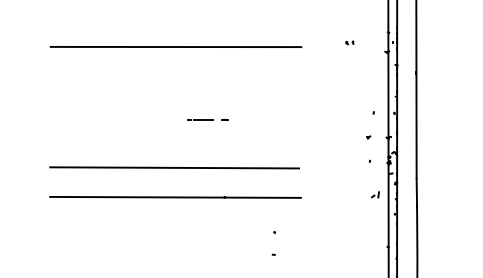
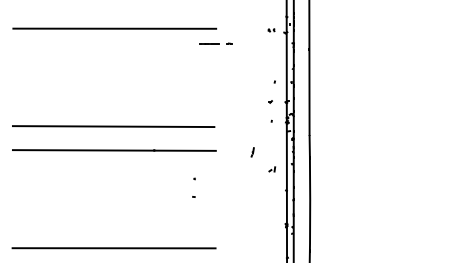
part: (349, 43) -> (271, 30), moved
part: (207, 119) -> (215, 43), moved
part: (374, 194) -> (271, 169), moved
part: (346, 199) -> (252, 152), added

